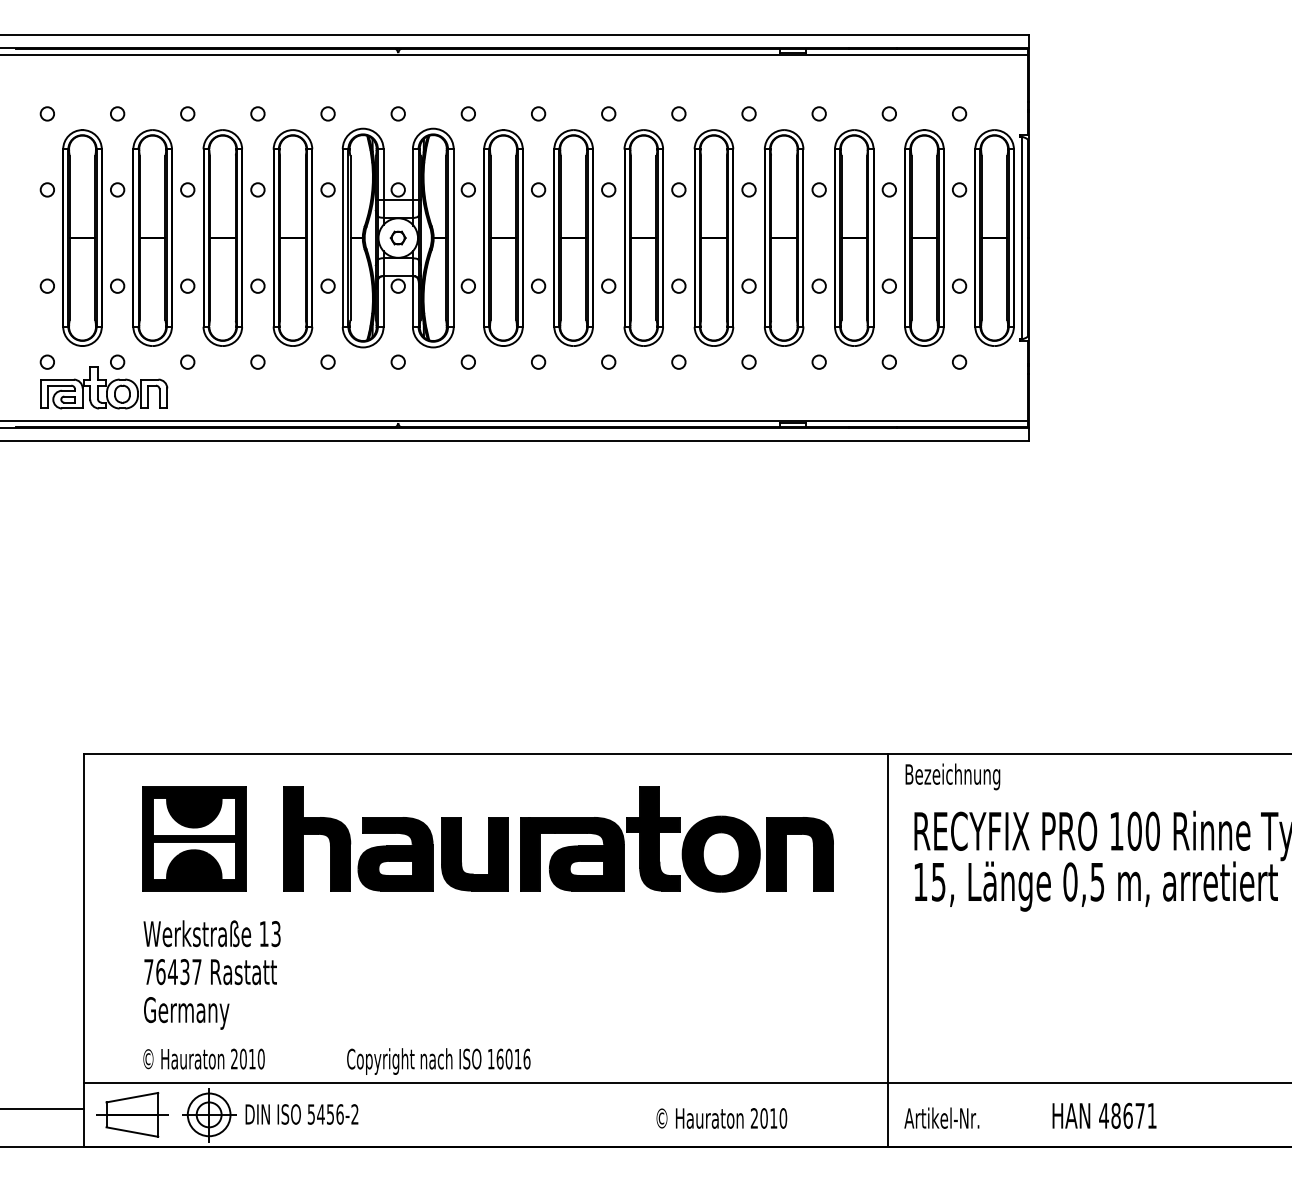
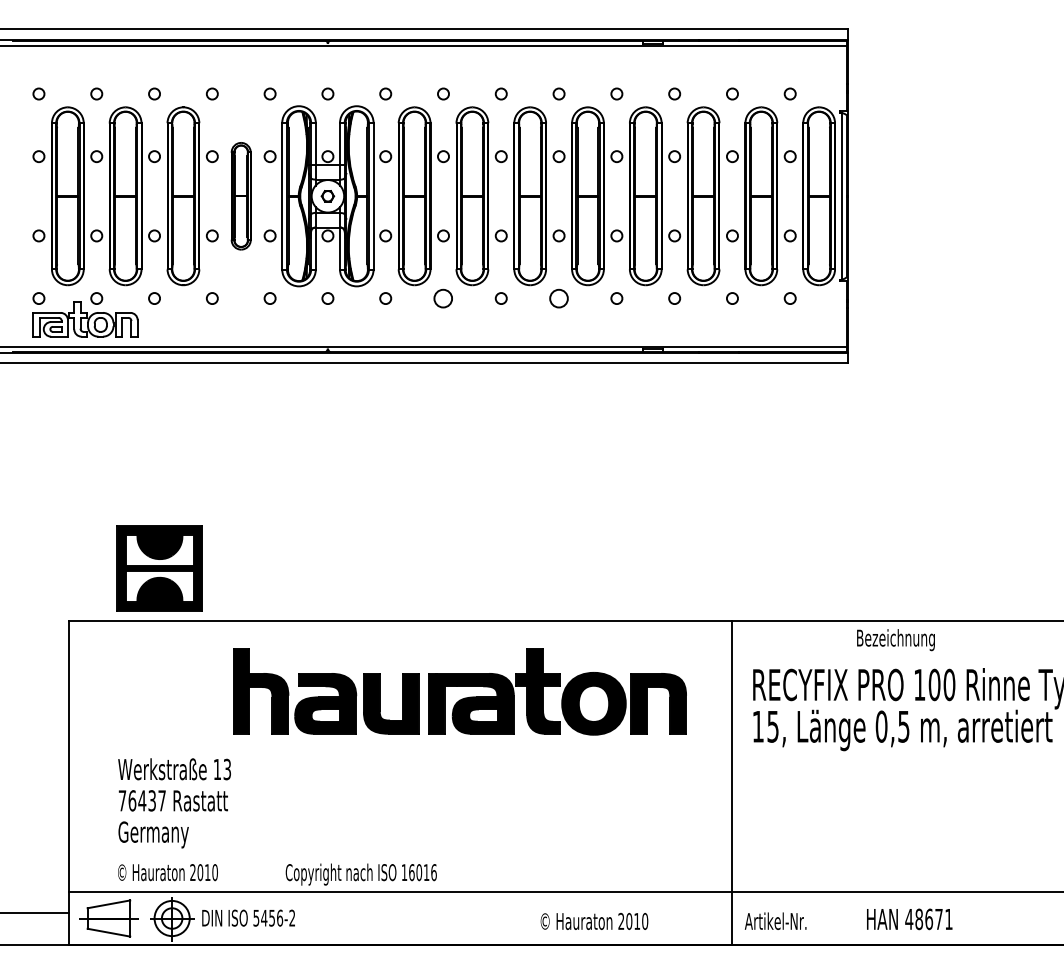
part: (292, 237) -> (240, 195), size x0.6
circle: (538, 361) -> (443, 297), size x1.6
circle: (678, 361) -> (558, 297), size x1.6
text: (952, 776) -> (895, 639), moved
part: (194, 838) -> (160, 568), moved

